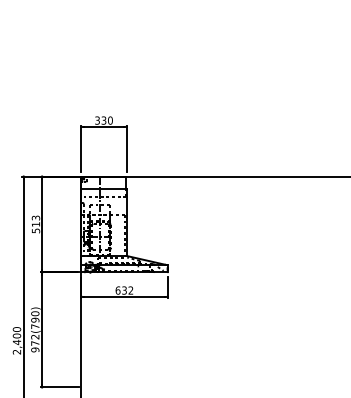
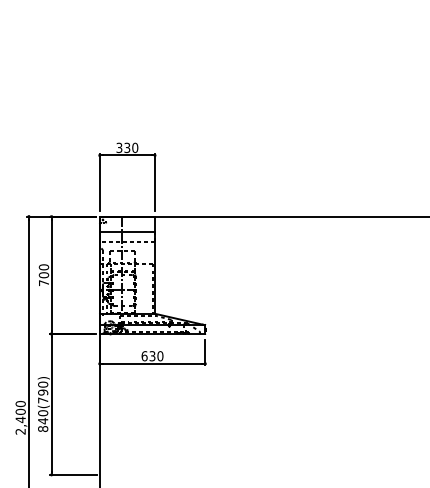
text: (35, 224) -> (43, 275), 513 -> 700
text: (131, 290) -> (160, 356), 632 -> 630
text: (35, 343) -> (43, 421), 972(790) -> 840(790)

